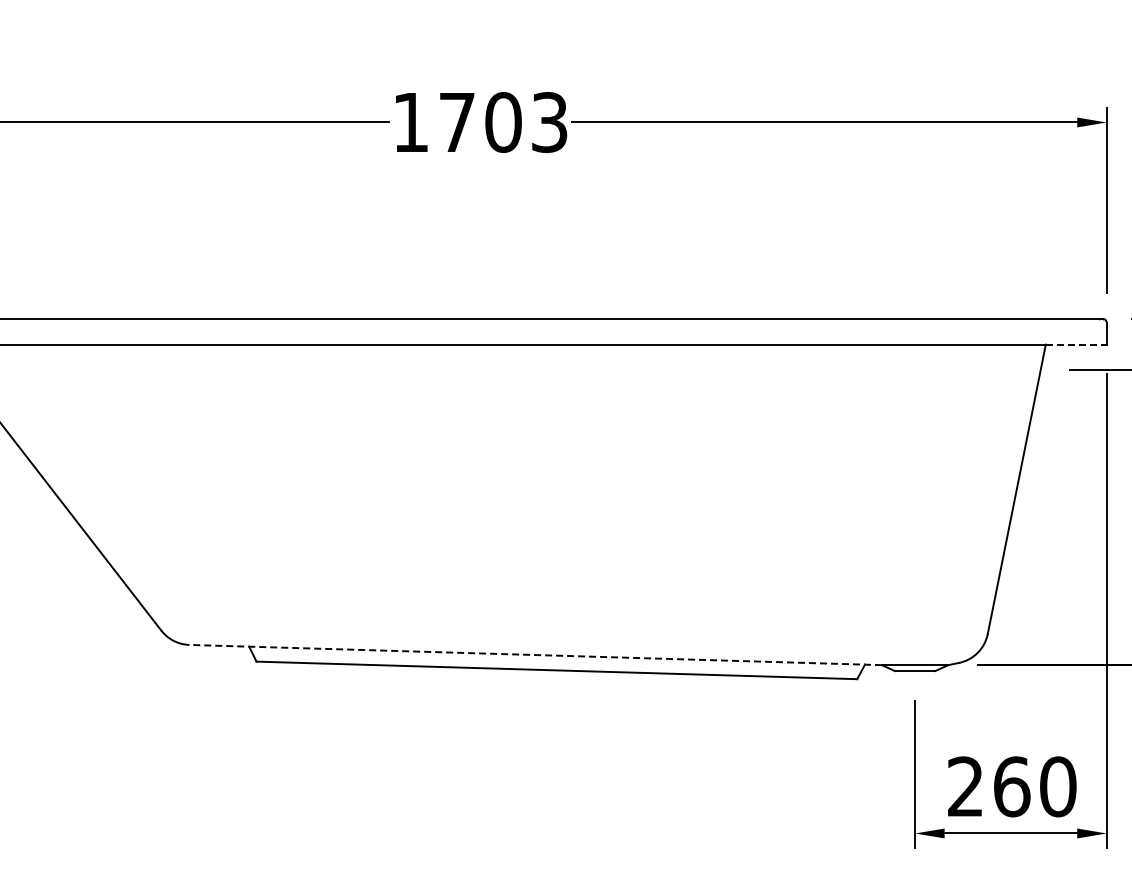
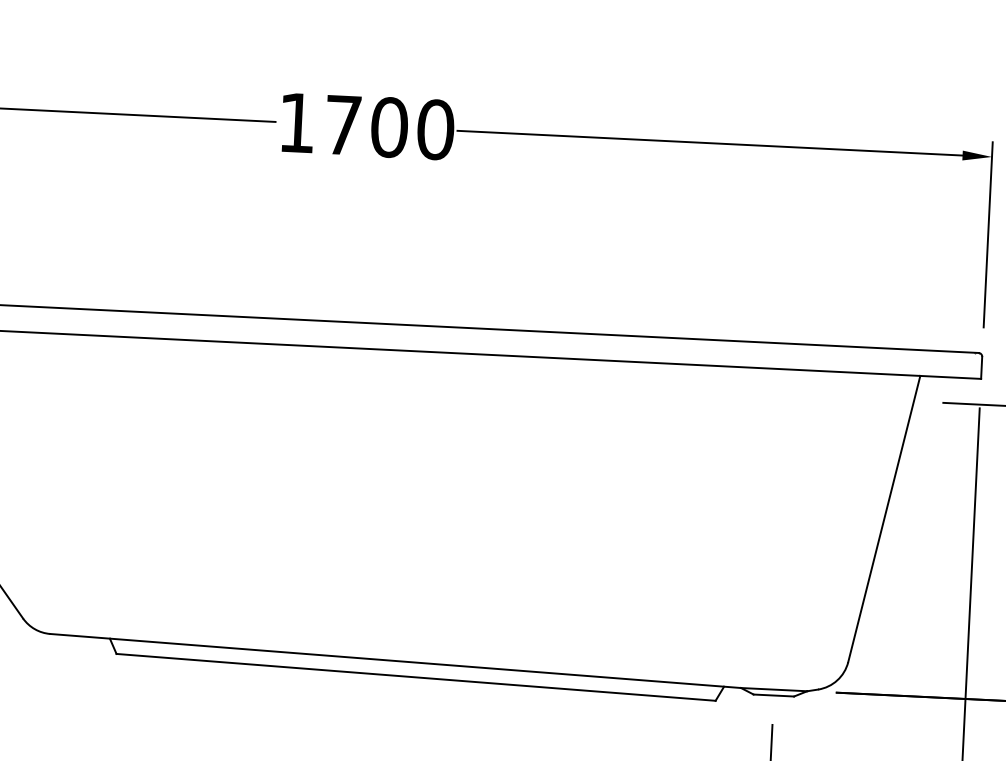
text: (549, 122) -> (435, 129), 1703 -> 1700
line: (1076, 344) -> (951, 377), dashed -> solid
line: (535, 655) -> (395, 661), dashed -> solid

